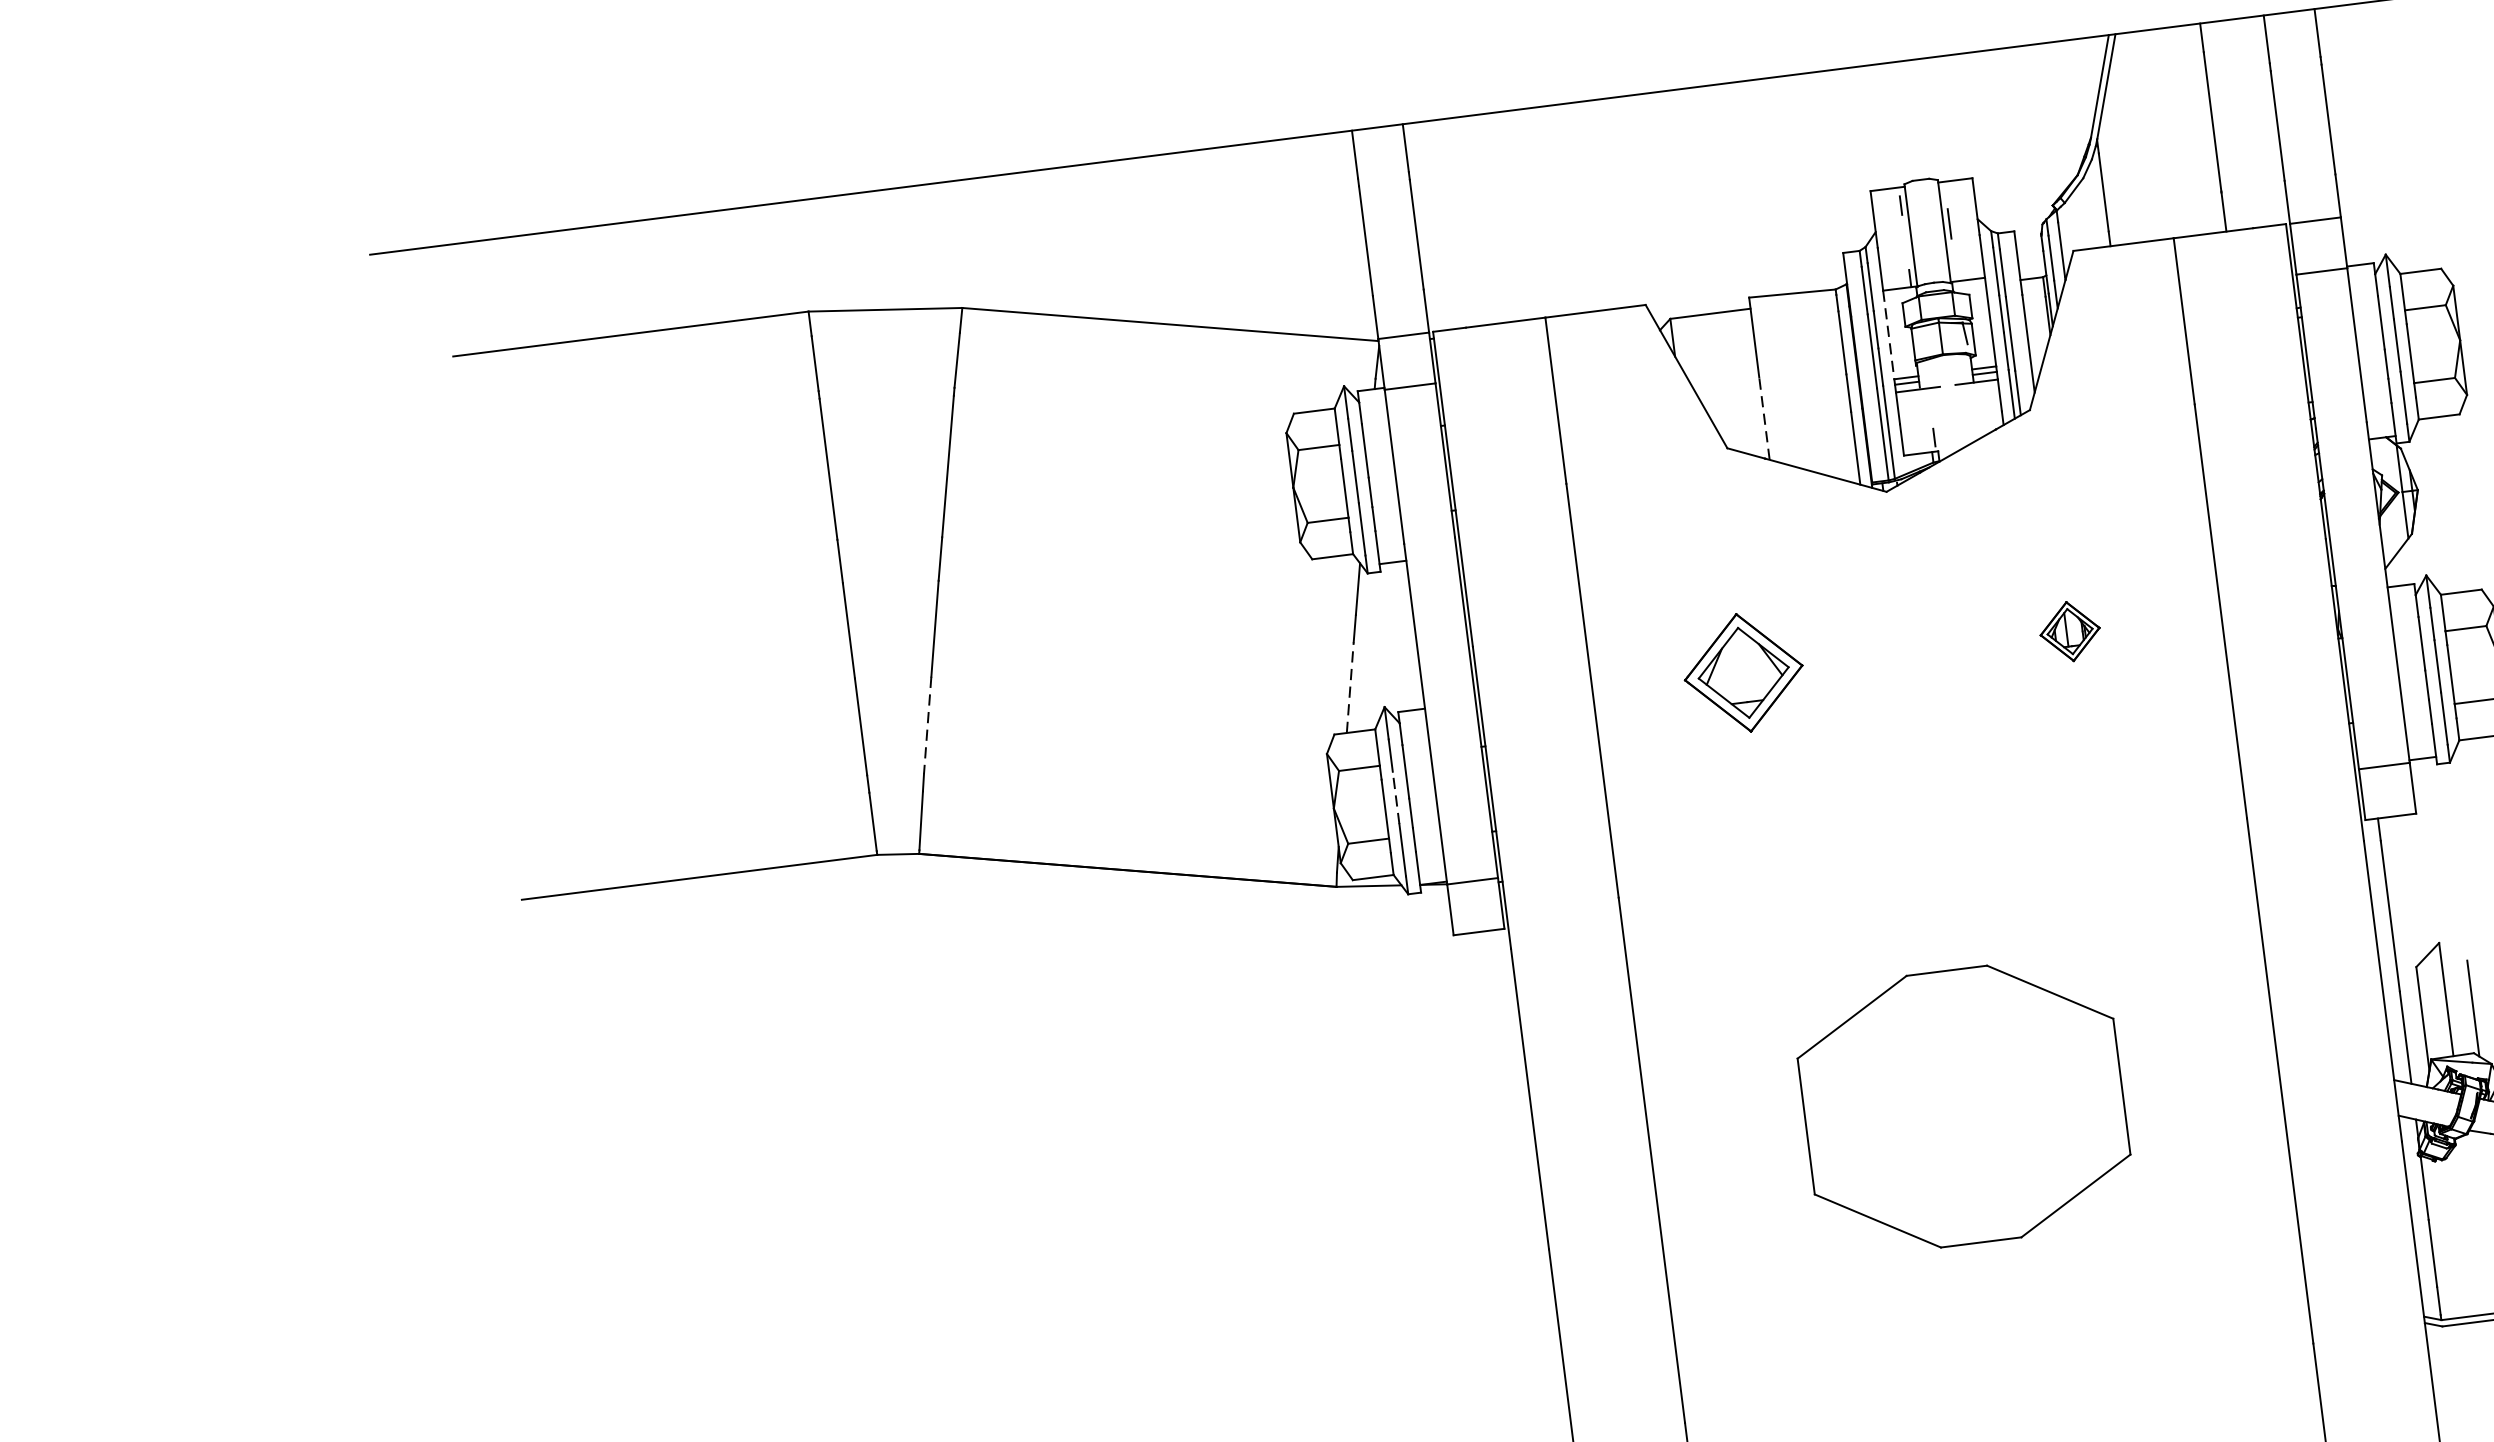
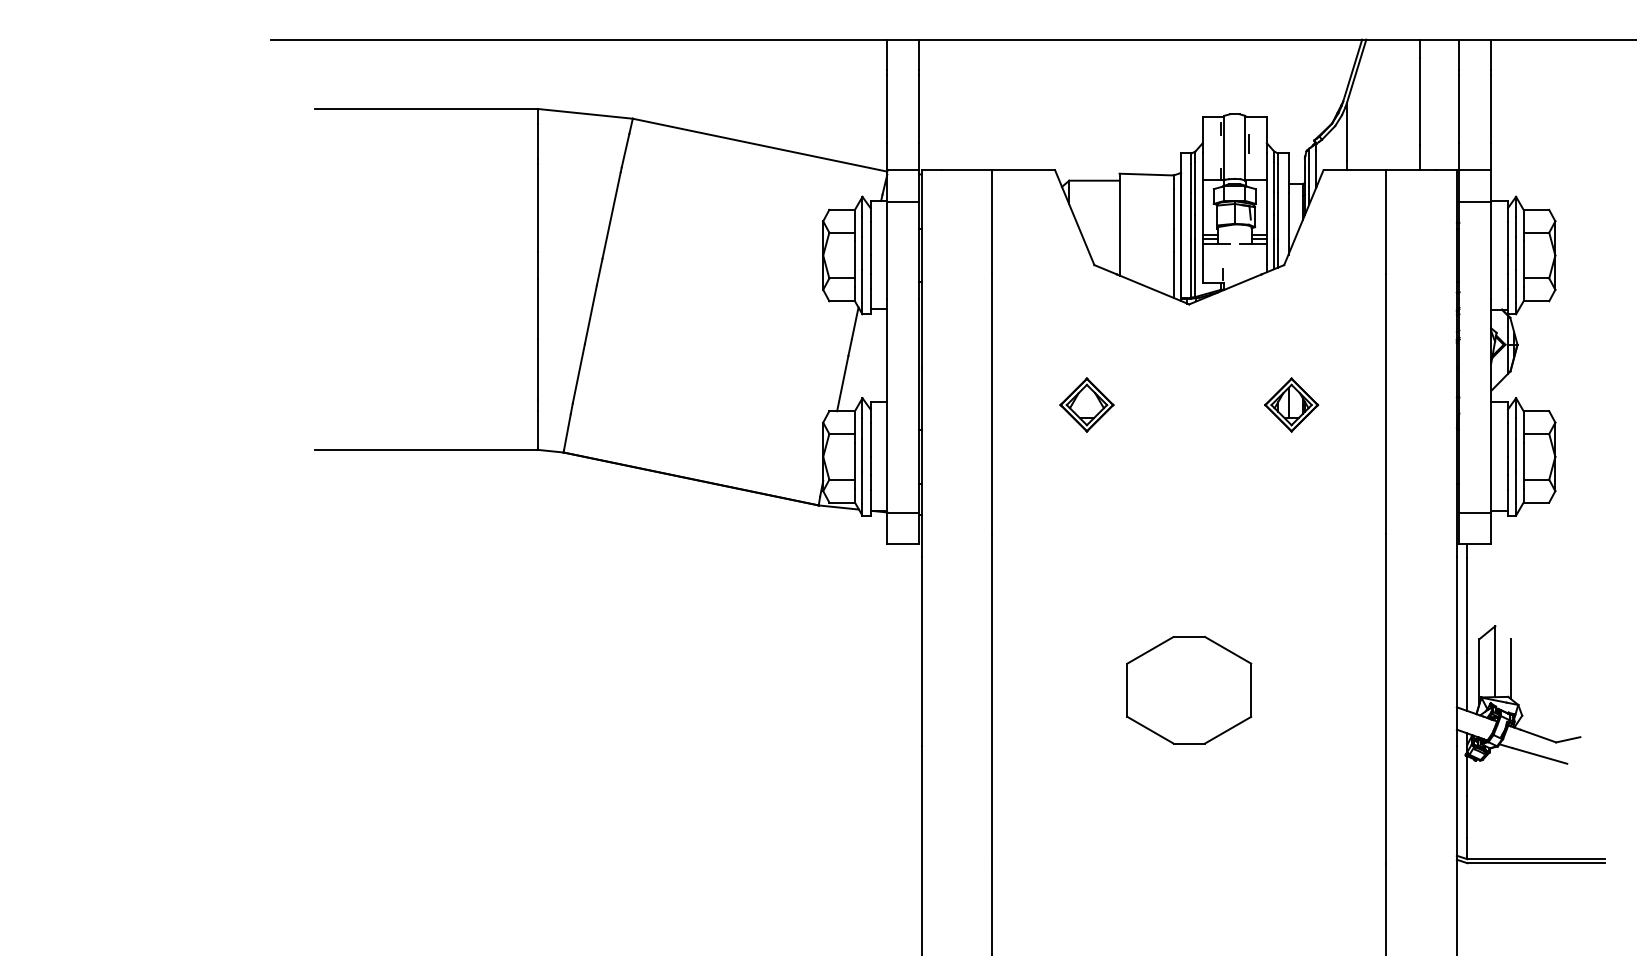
line: (1888, 334) -> (1202, 207), dashed -> solid
line: (1764, 418) -> (1119, 249), dashed -> solid
part: (2069, 630) -> (1291, 404), size x1.43
part: (1742, 672) -> (1086, 404), size x0.71
line: (1349, 687) -> (842, 383), dashed -> solid
line: (927, 726) -> (578, 374), dashed -> solid
line: (1395, 796) -> (862, 454), dashed -> solid
part: (1964, 1107) -> (1189, 690), size x0.62

